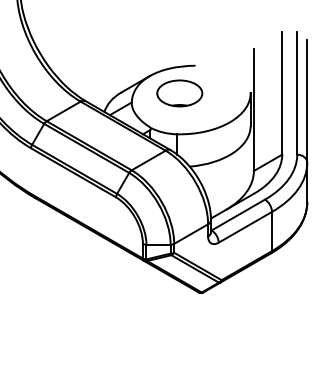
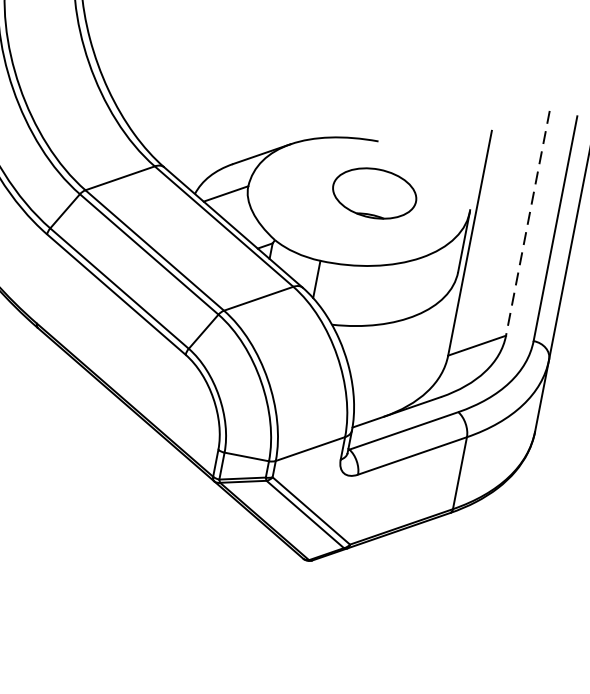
part: (179, 93) -> (374, 193), moved
line: (282, 93) -> (528, 223), solid -> dashed

